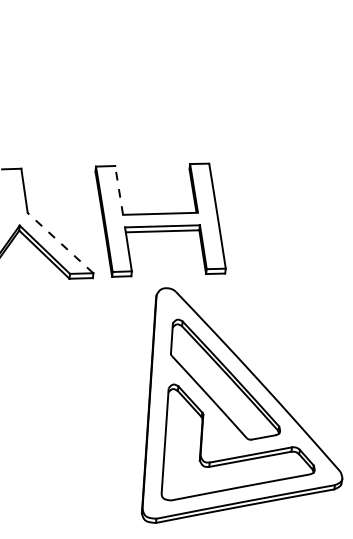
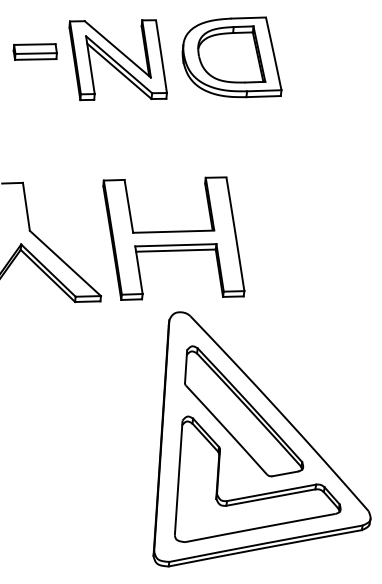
part: (31, 47) -> (34, 51), added
part: (213, 52) -> (231, 57), added
part: (108, 55) -> (117, 60), added
line: (118, 190) -> (128, 206), dashed -> solid
line: (60, 243) -> (65, 263), dashed -> solid

